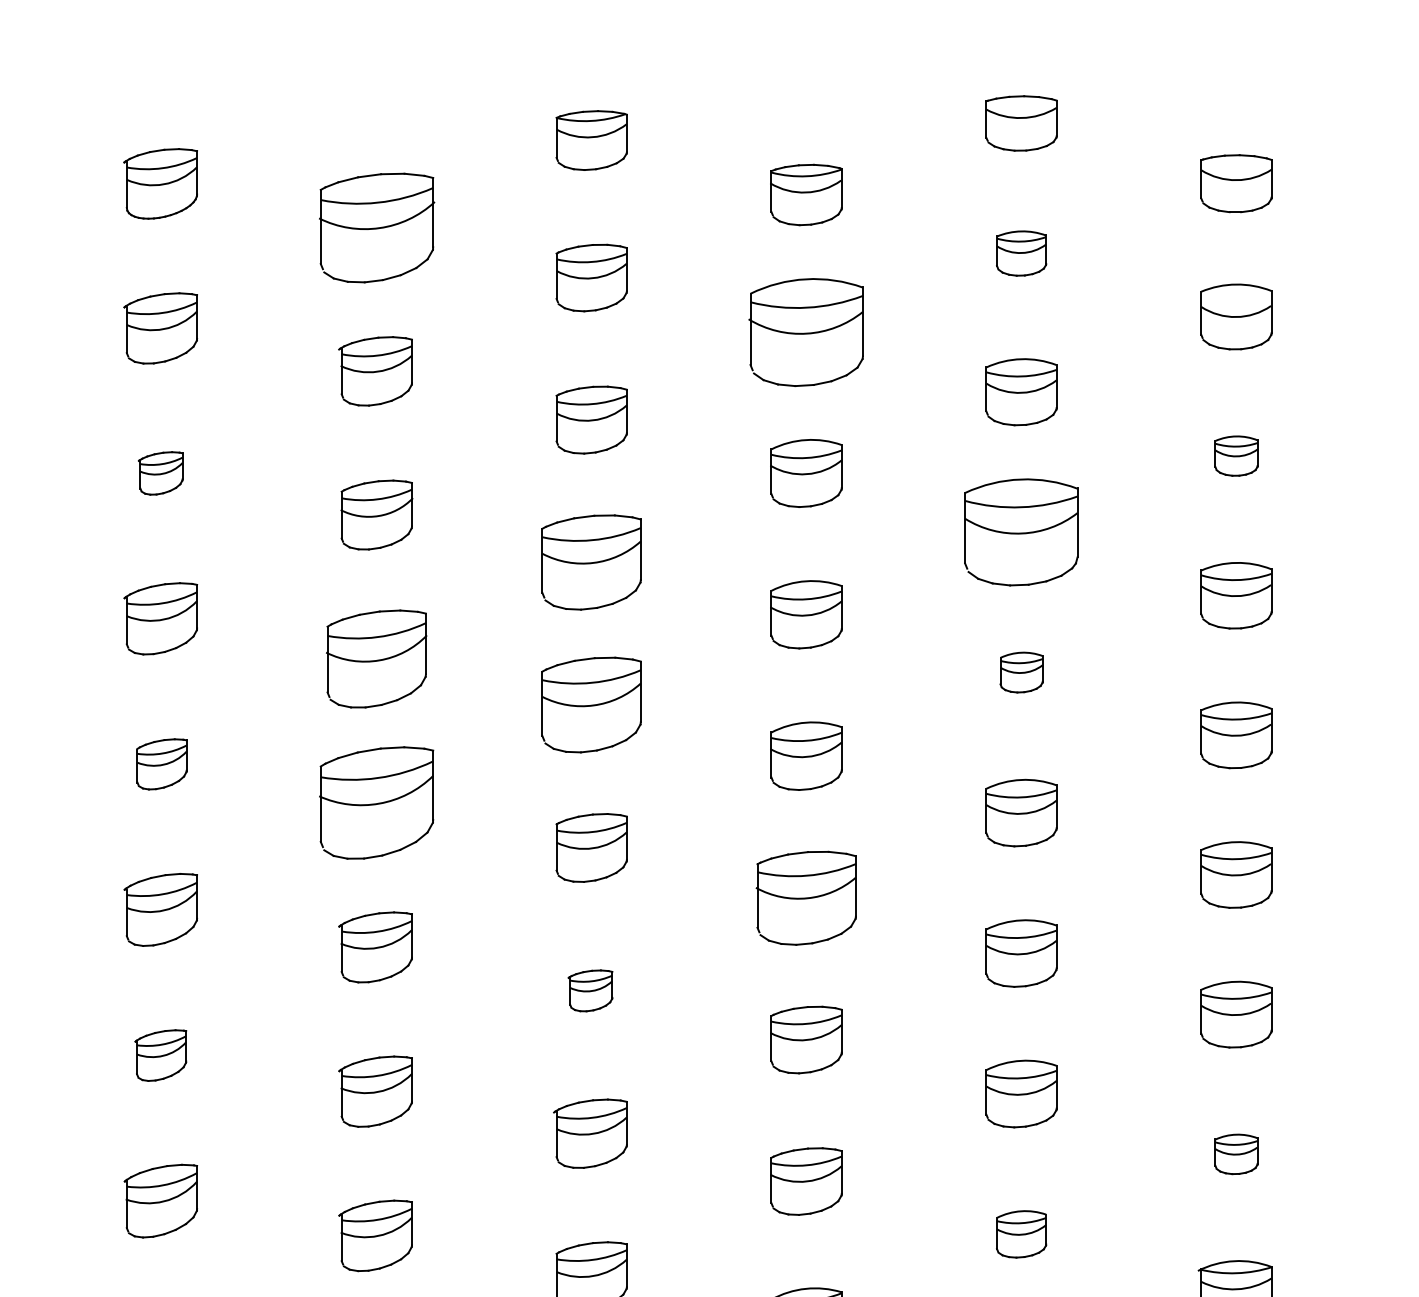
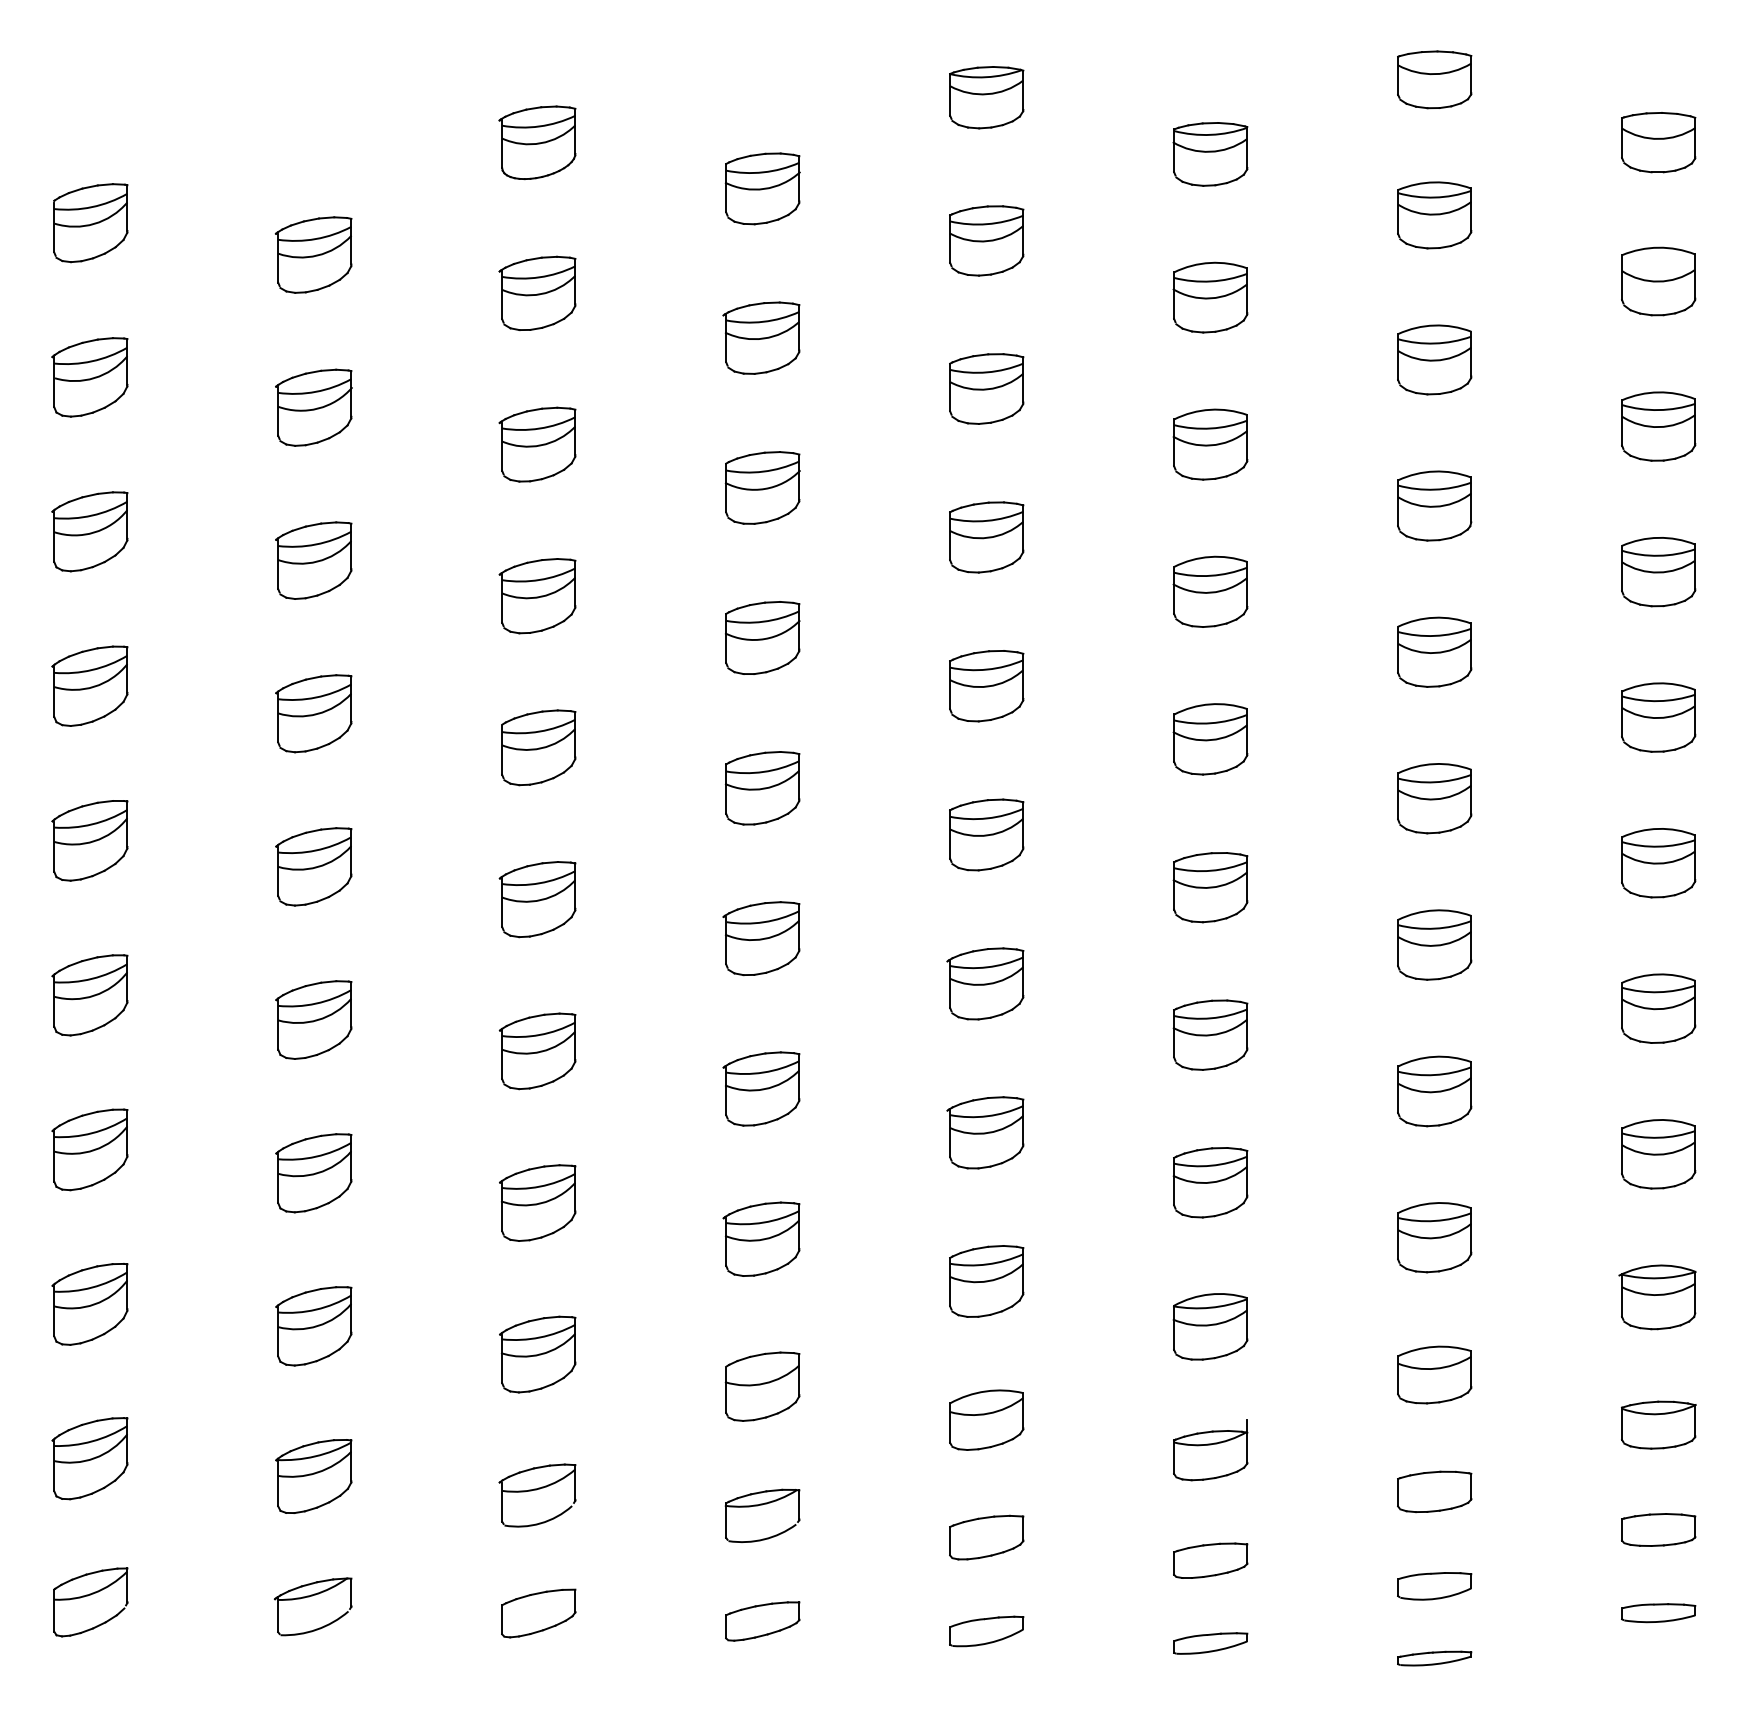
part: (376, 227) -> (762, 188), size x0.62
part: (1021, 253) -> (1434, 215), size x1.43
part: (806, 332) -> (1210, 297), size x0.62
part: (1236, 456) -> (1658, 426), size x1.67
part: (160, 473) -> (537, 444), size x1.67
part: (1021, 531) -> (1434, 505), size x0.62
part: (591, 562) -> (986, 537), size x0.71
part: (376, 658) -> (762, 637), size x0.71
part: (1021, 671) -> (1434, 651), size x1.67
part: (591, 705) -> (986, 686), size x0.71
part: (161, 764) -> (538, 747), size x1.43
part: (376, 803) -> (762, 788), size x0.62
part: (806, 898) -> (1210, 887), size x0.71
part: (590, 990) -> (985, 983), size x1.67
part: (160, 1055) -> (537, 1051), size x1.43
part: (1236, 1154) -> (1658, 1154), size x1.67
part: (1021, 1234) -> (1434, 1237), size x1.43

